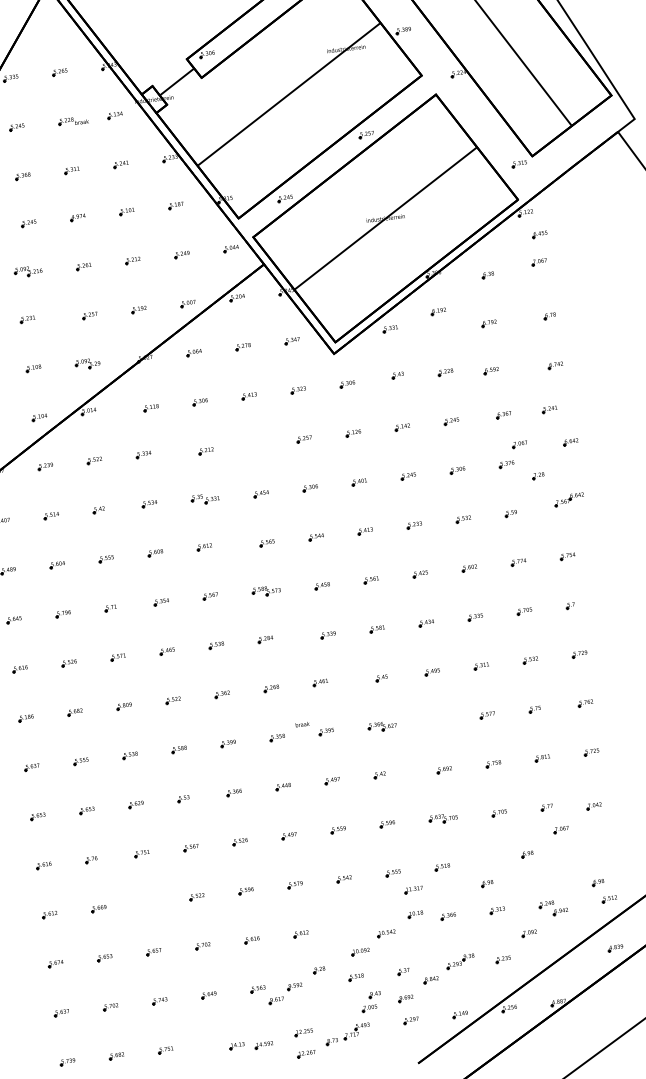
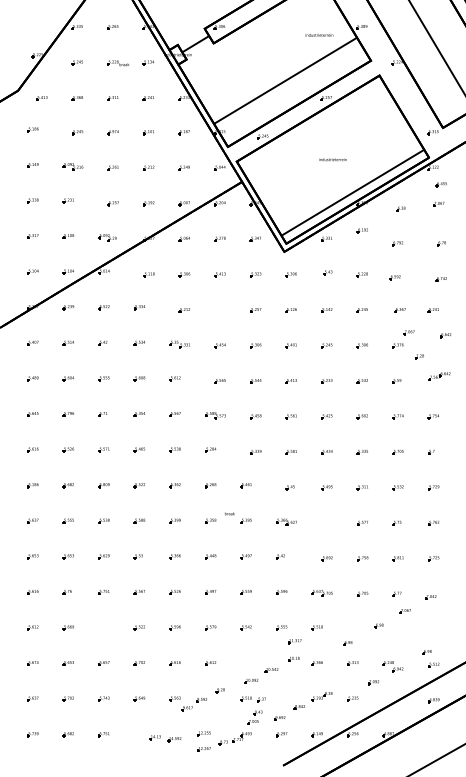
line: (288, 94) -> (285, 80), moved
line: (386, 218) -> (353, 192), moved
part: (403, 971) -> (261, 699), moved

